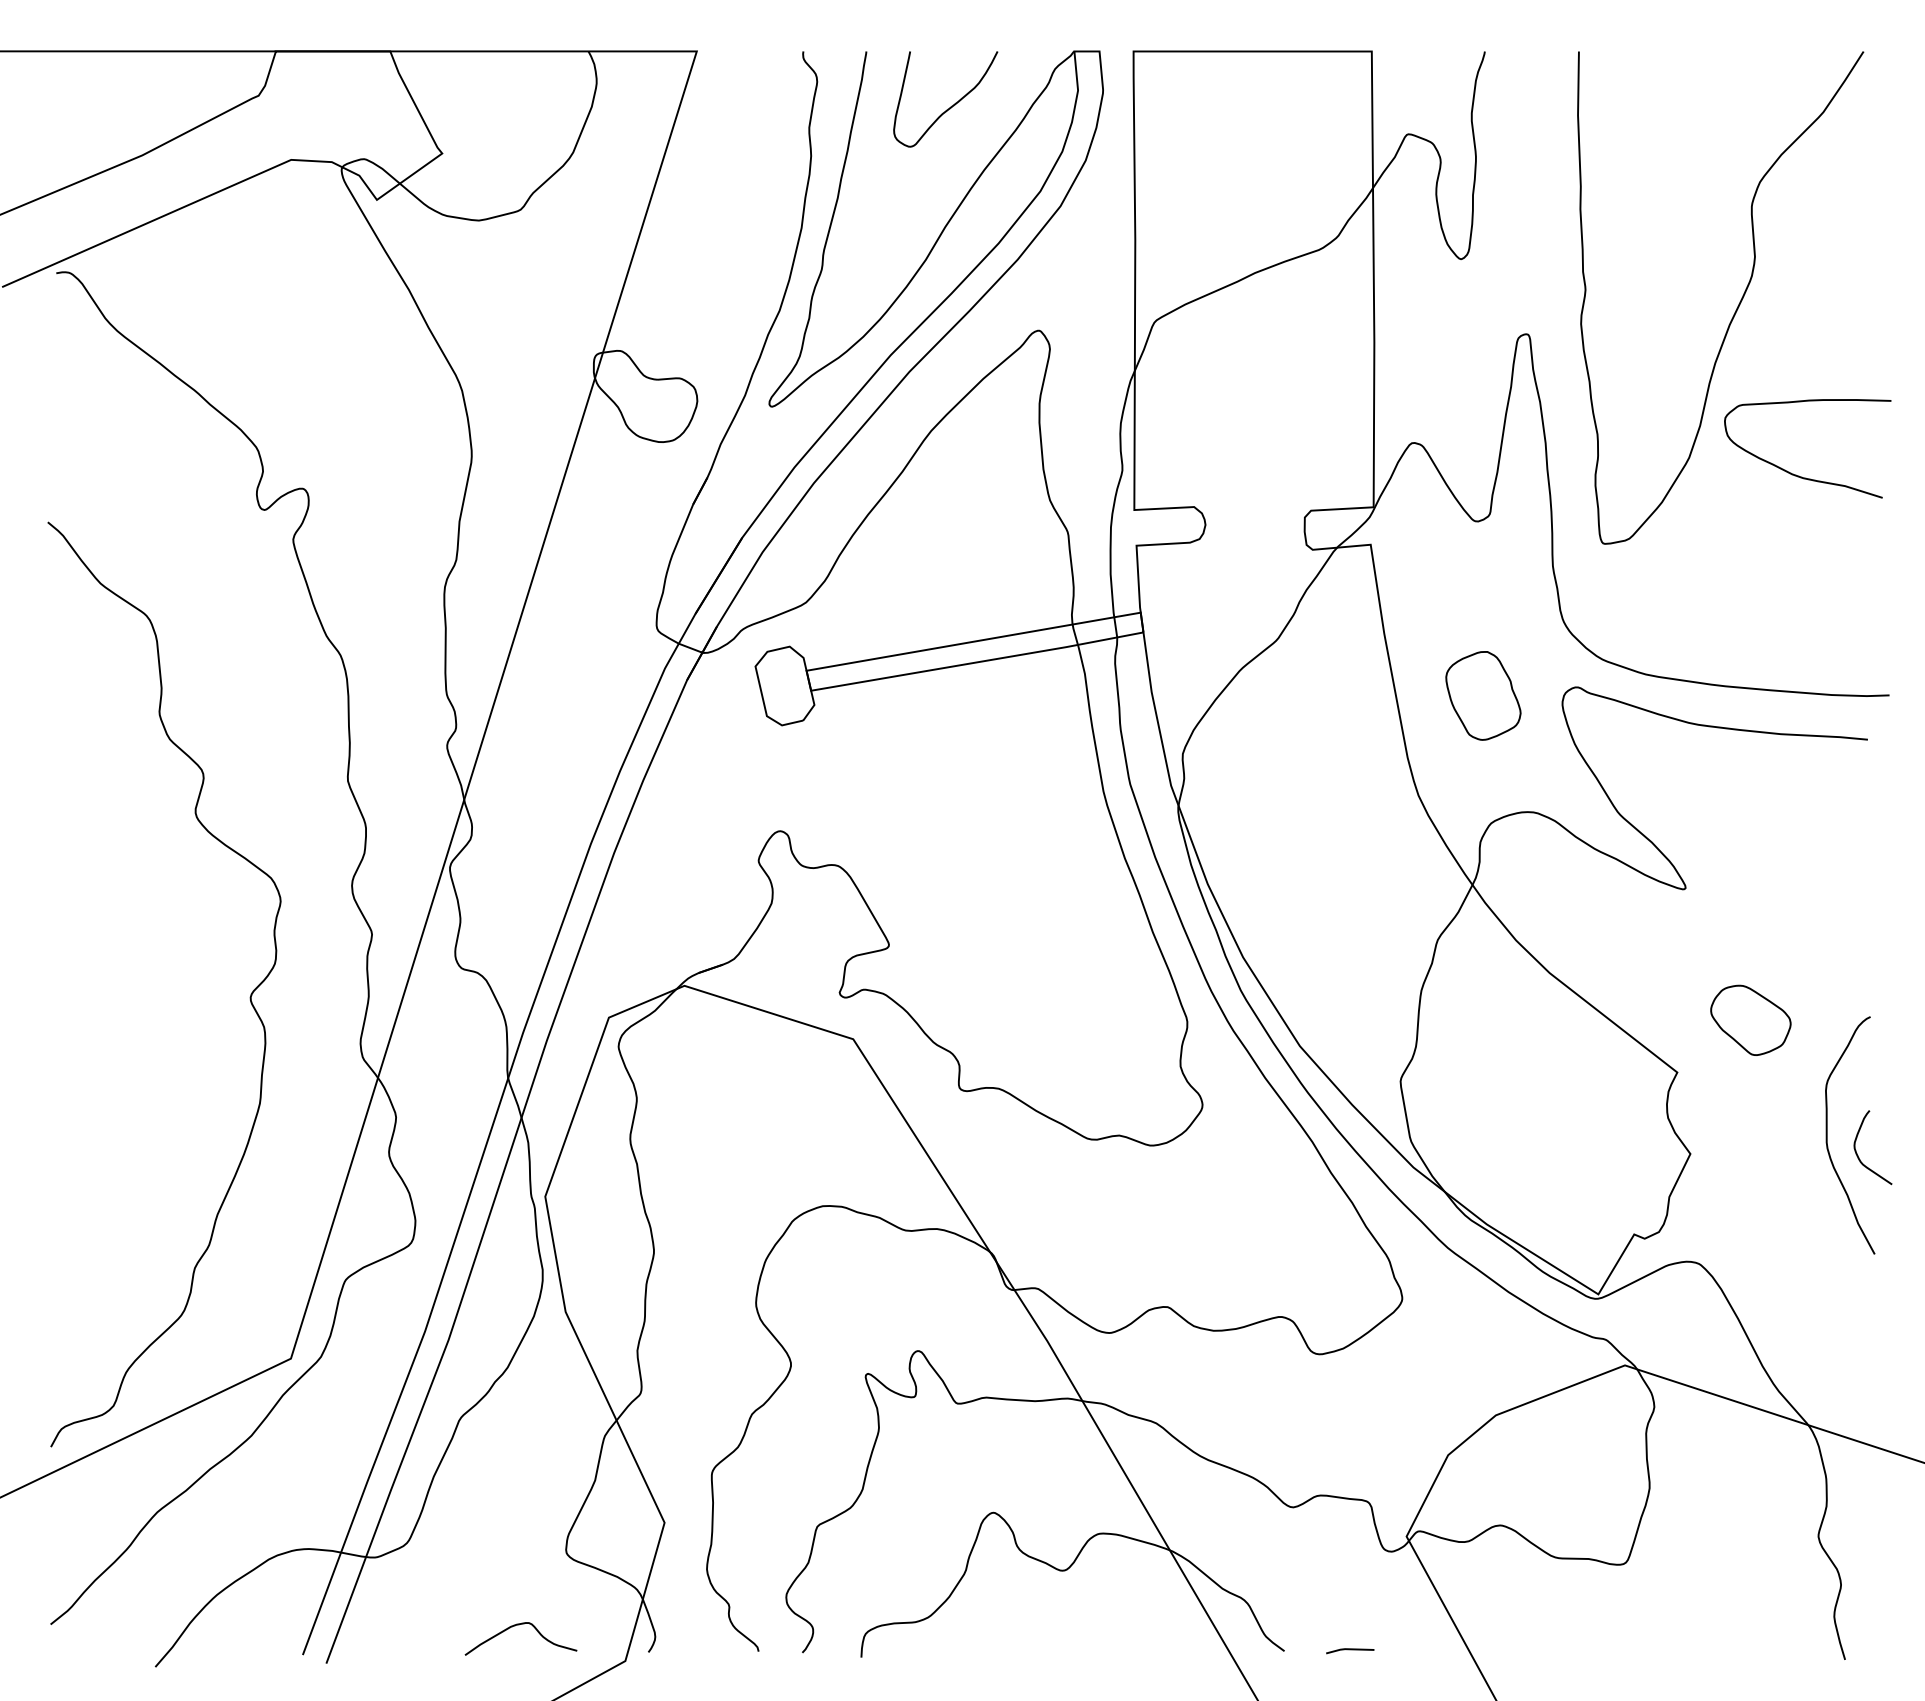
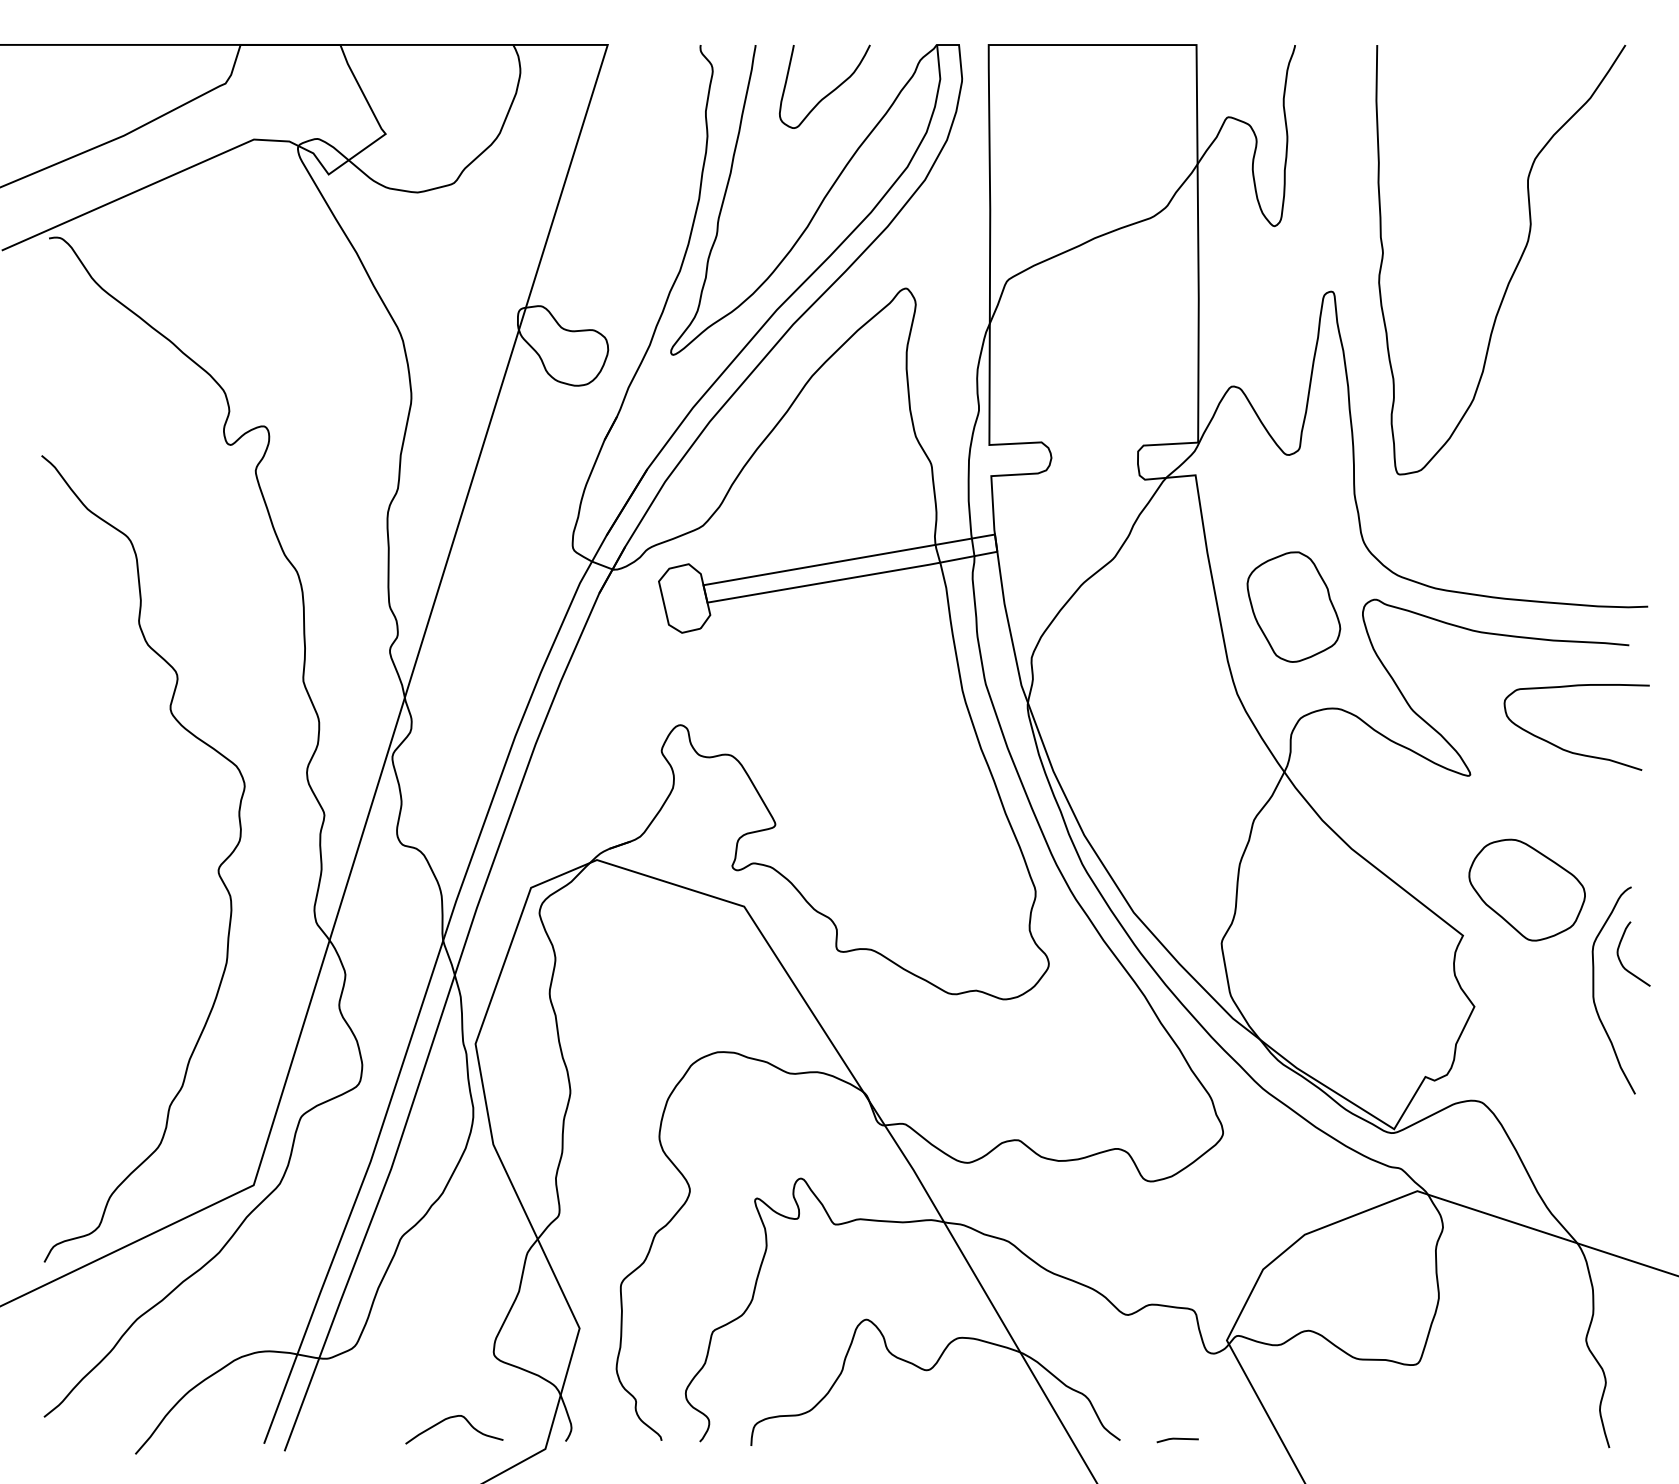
curve: (1799, 475) -> (1569, 750), moved
part: (1483, 695) -> (1293, 606), size x1.43
part: (1750, 1020) -> (1526, 890), size x1.67
curve: (1858, 1155) -> (1621, 960), moved

